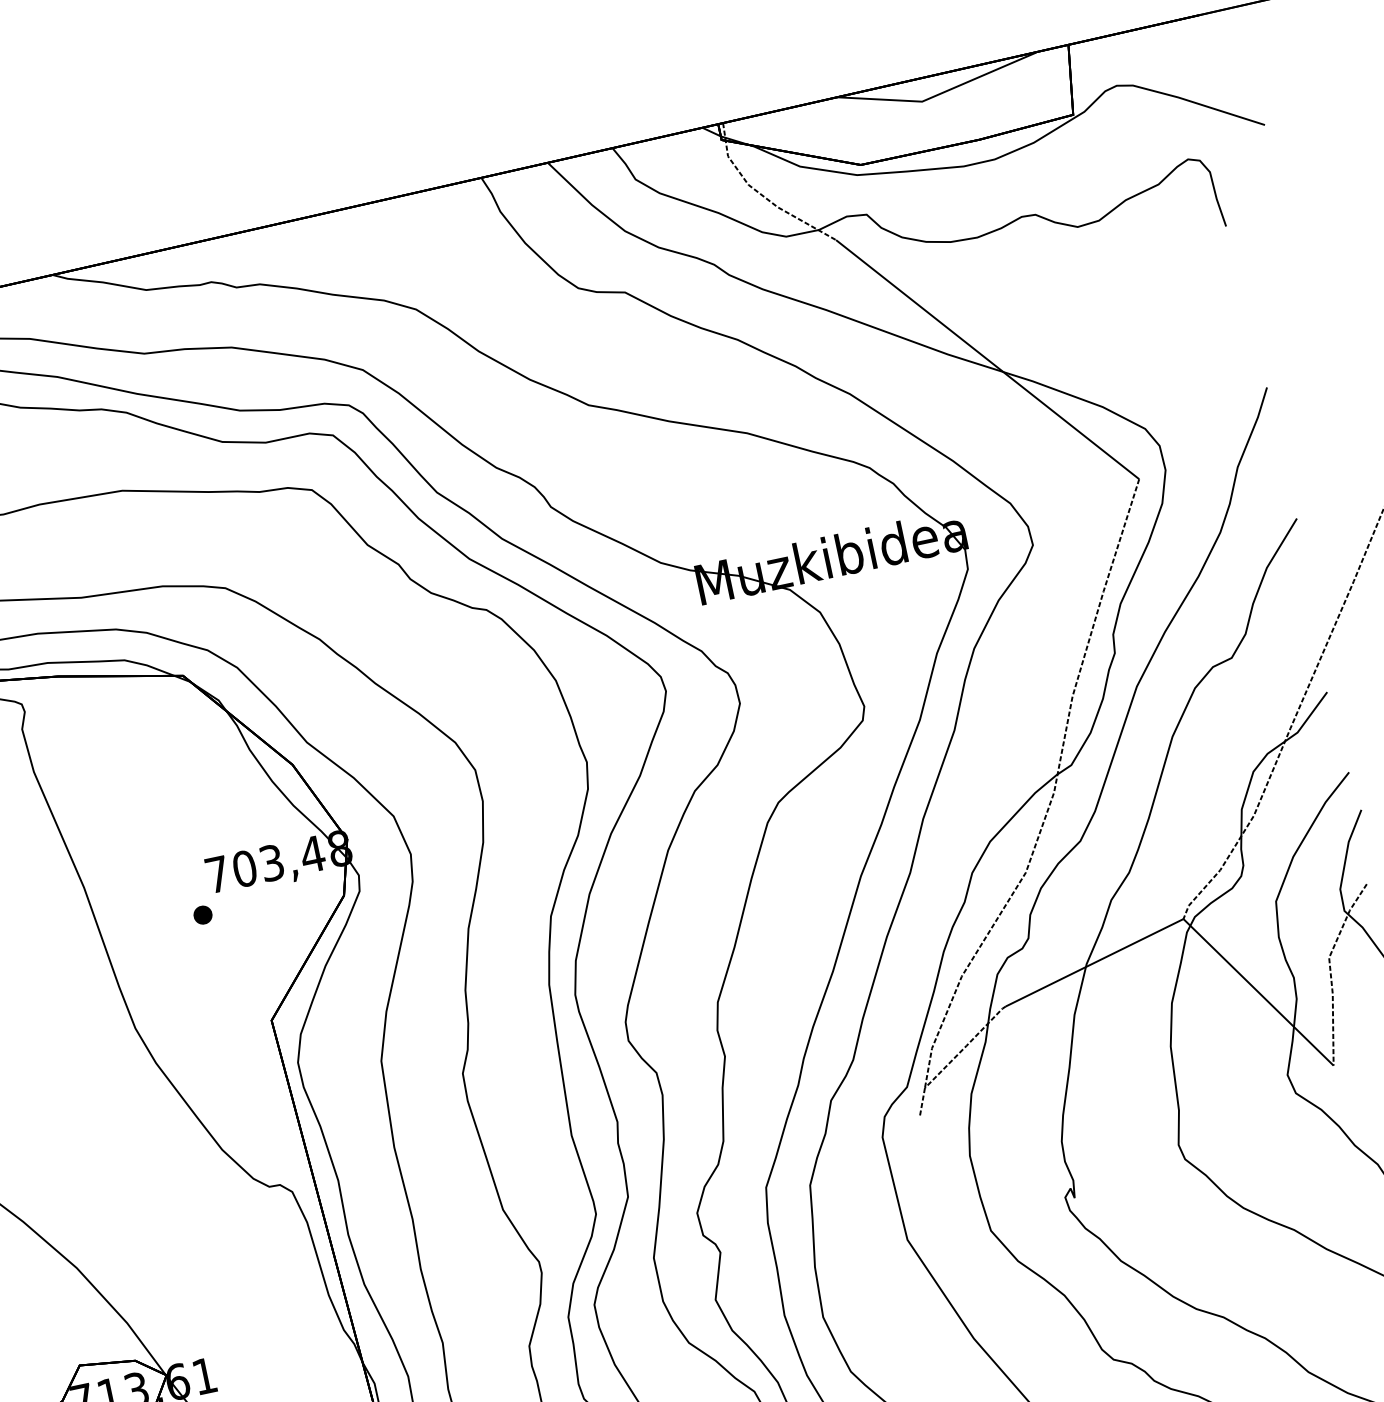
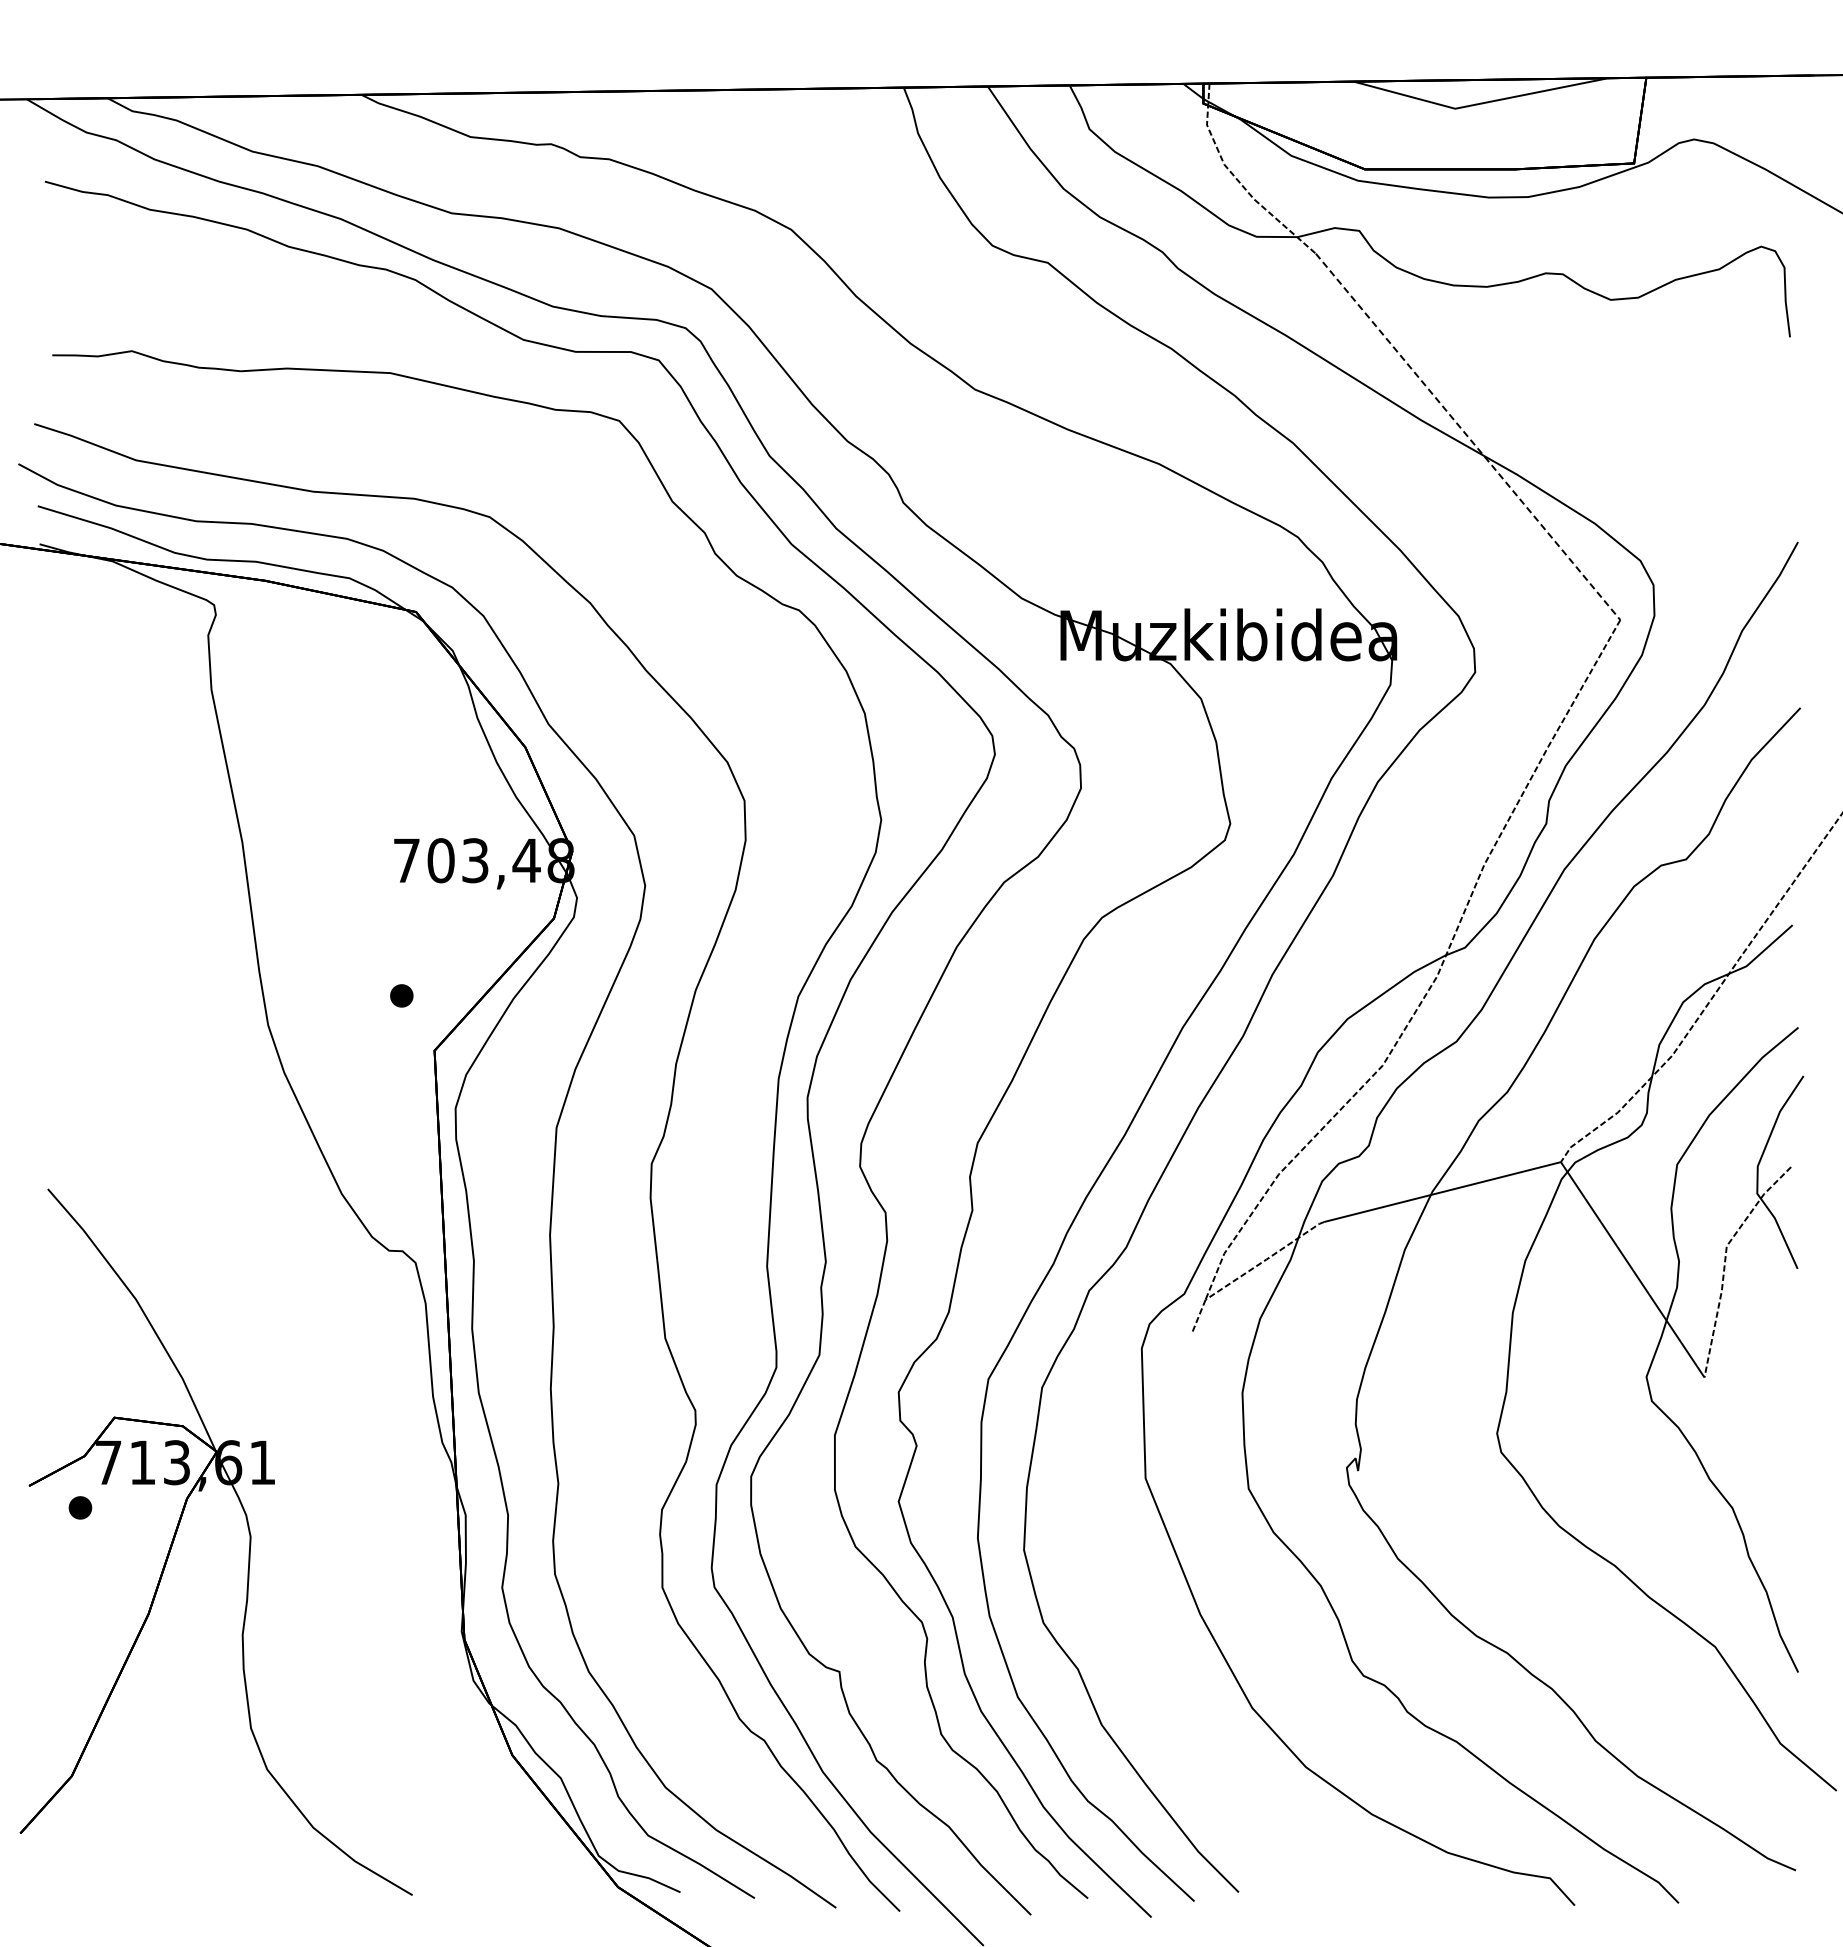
line: (988, 360) -> (1468, 437), solid -> dashed
part: (202, 914) -> (401, 995), moved

